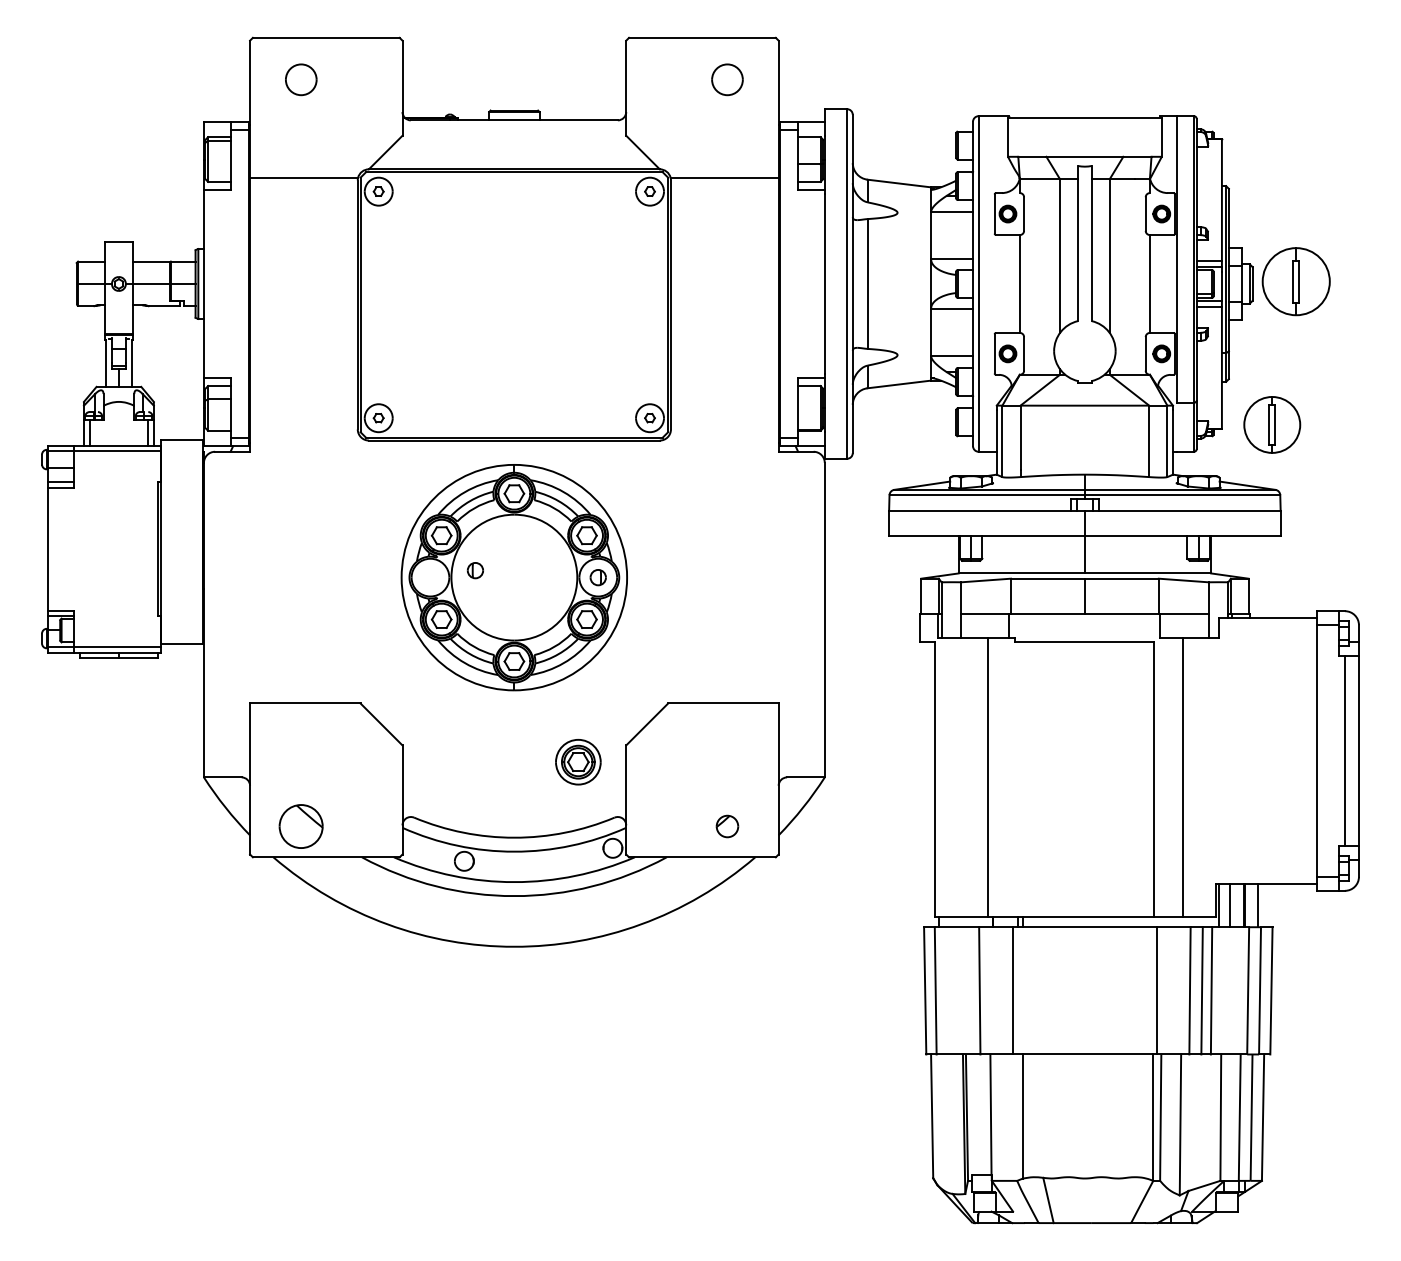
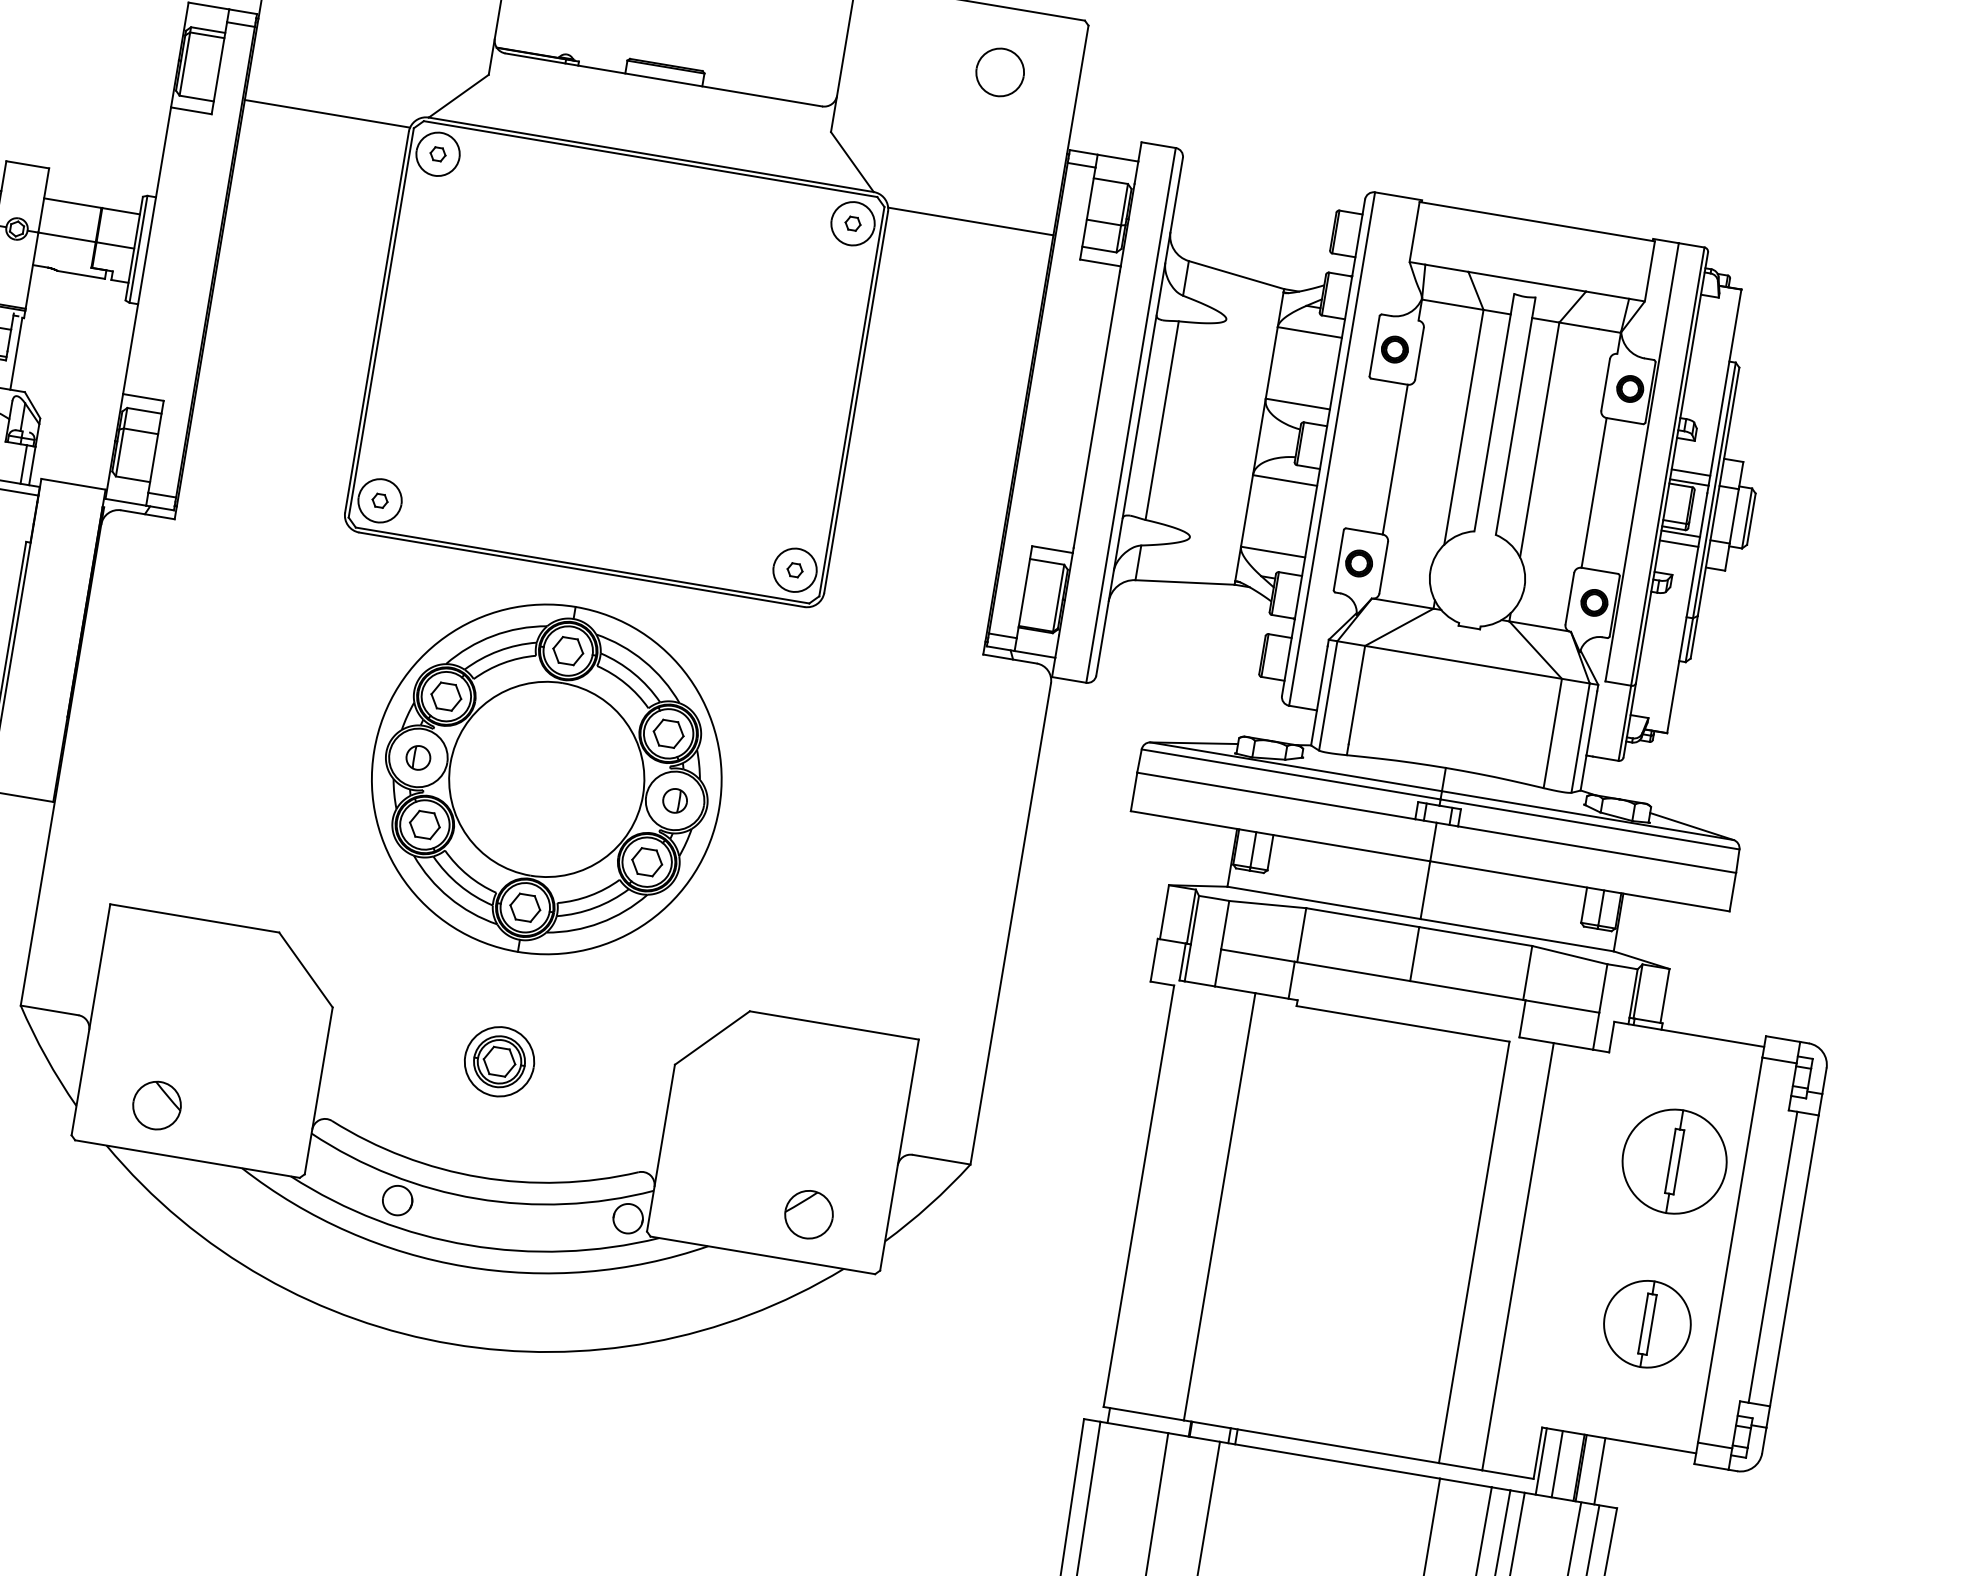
part: (1295, 281) -> (1673, 1161), moved
part: (1272, 424) -> (1647, 1323), moved
part: (474, 570) -> (416, 757), moved
part: (578, 762) -> (499, 1062), moved
part: (301, 826) -> (157, 1105), size x0.71
part: (727, 826) -> (809, 1214), size x1.43

